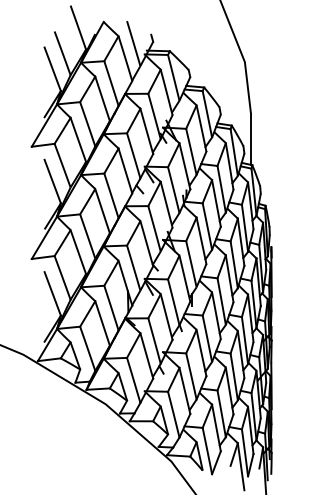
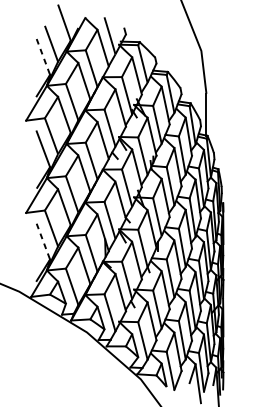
line: (52, 69) -> (43, 57), solid -> dashed
line: (52, 294) -> (43, 242), solid -> dashed

